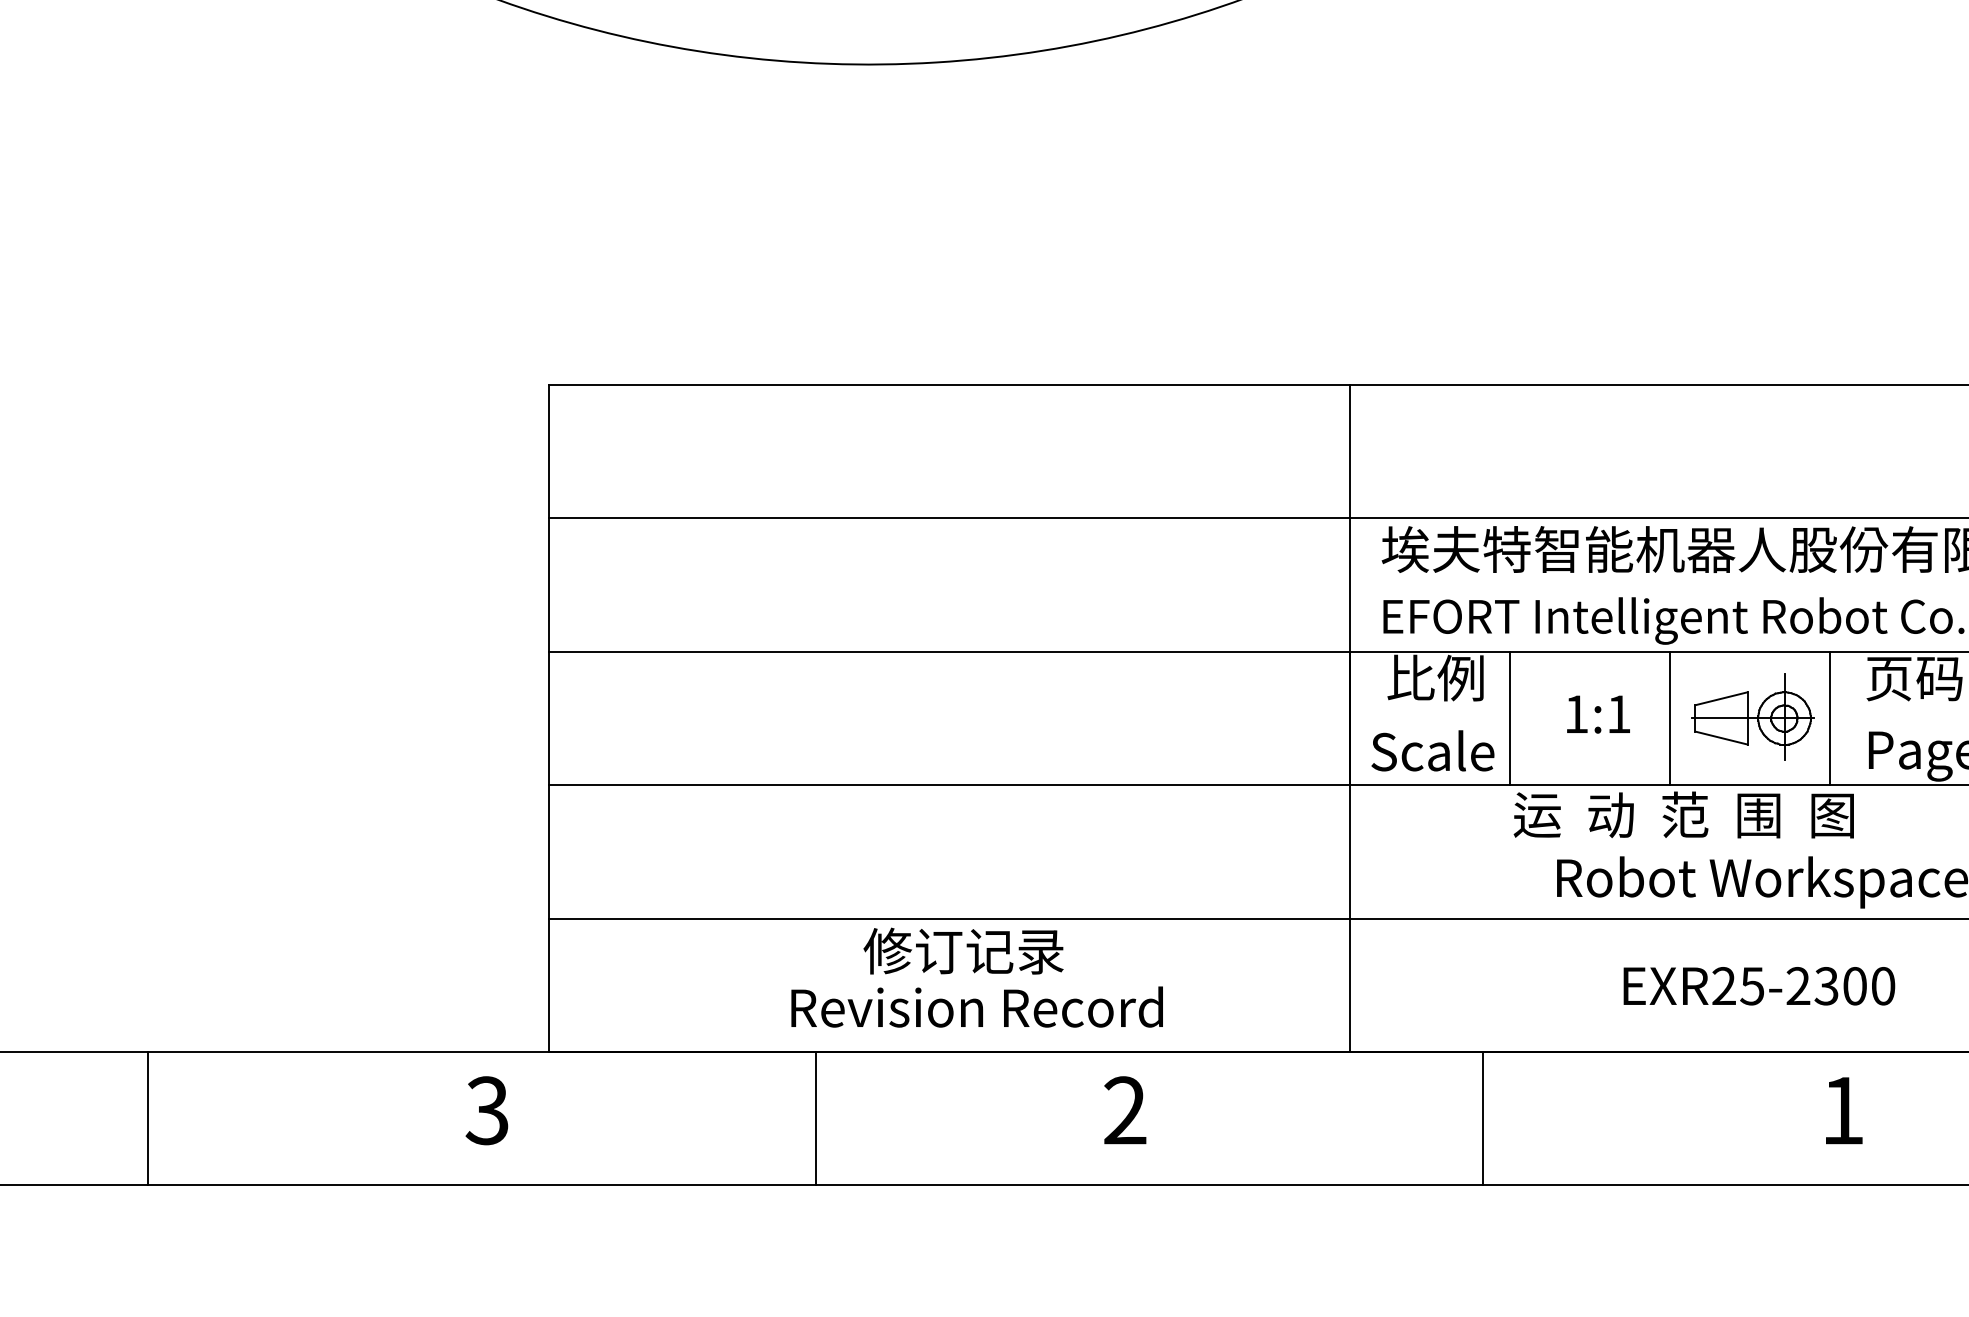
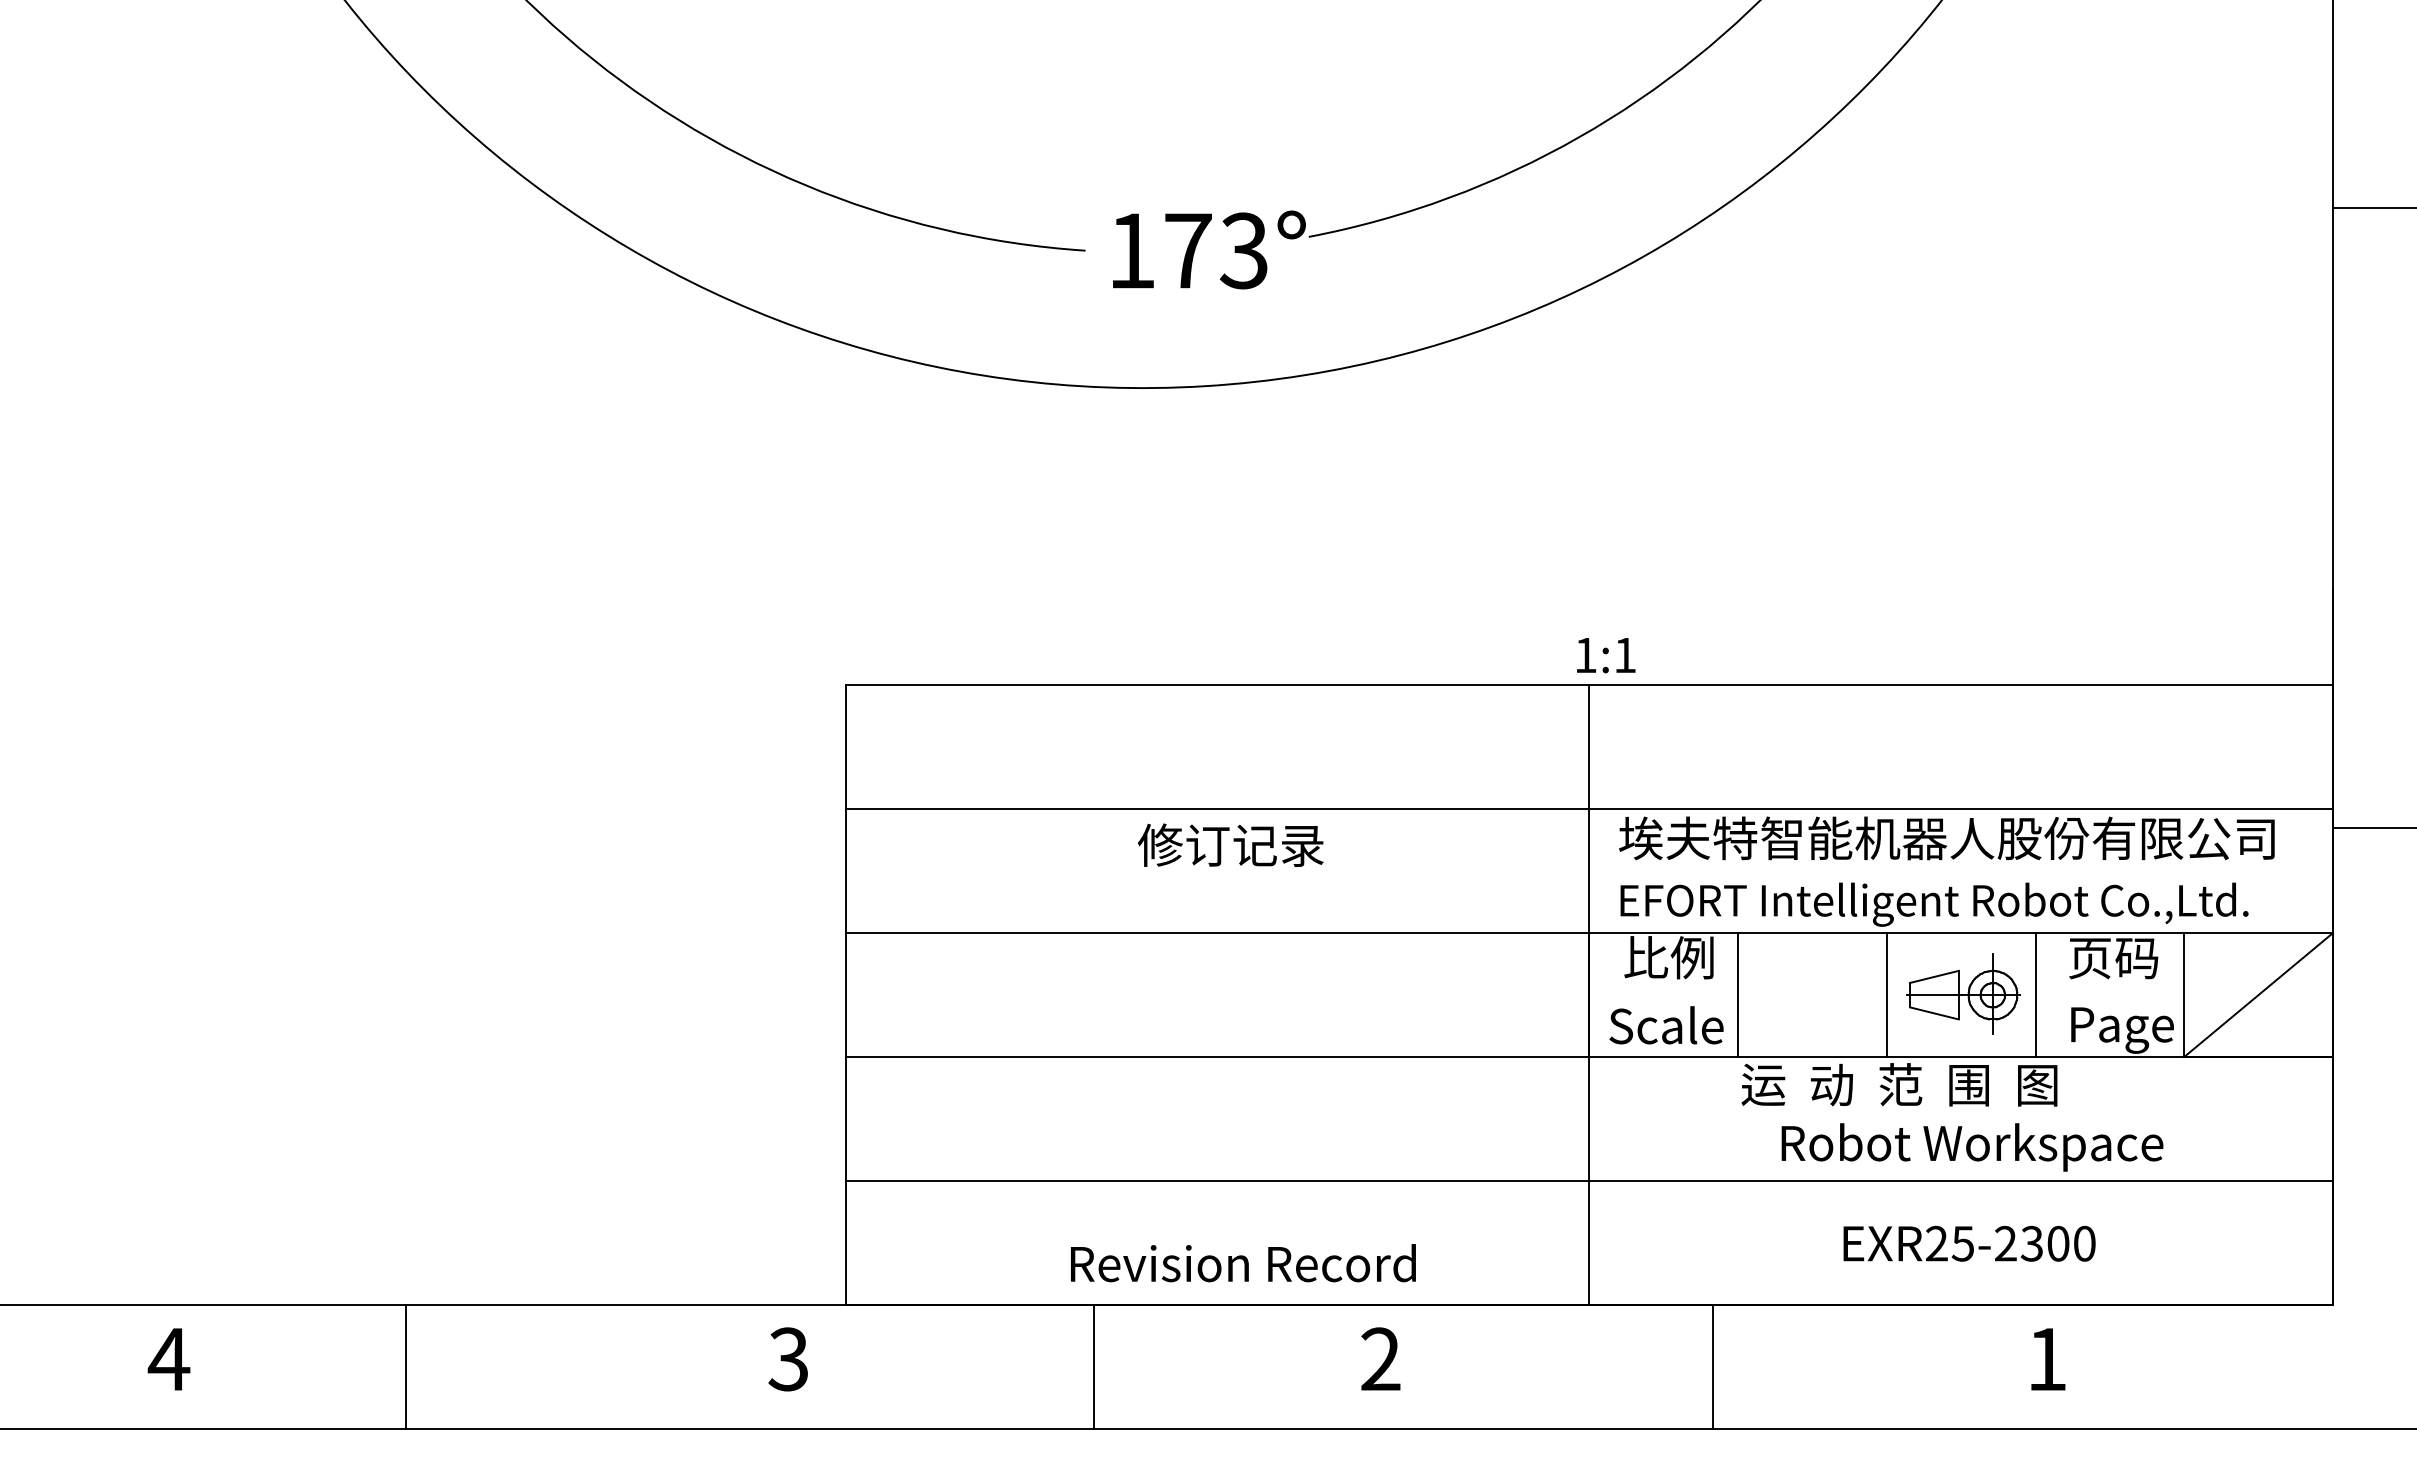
text: (1598, 714) -> (1606, 655), moved
text: (963, 950) -> (1230, 844), moved
line: (147, 1118) -> (405, 1366), moved

